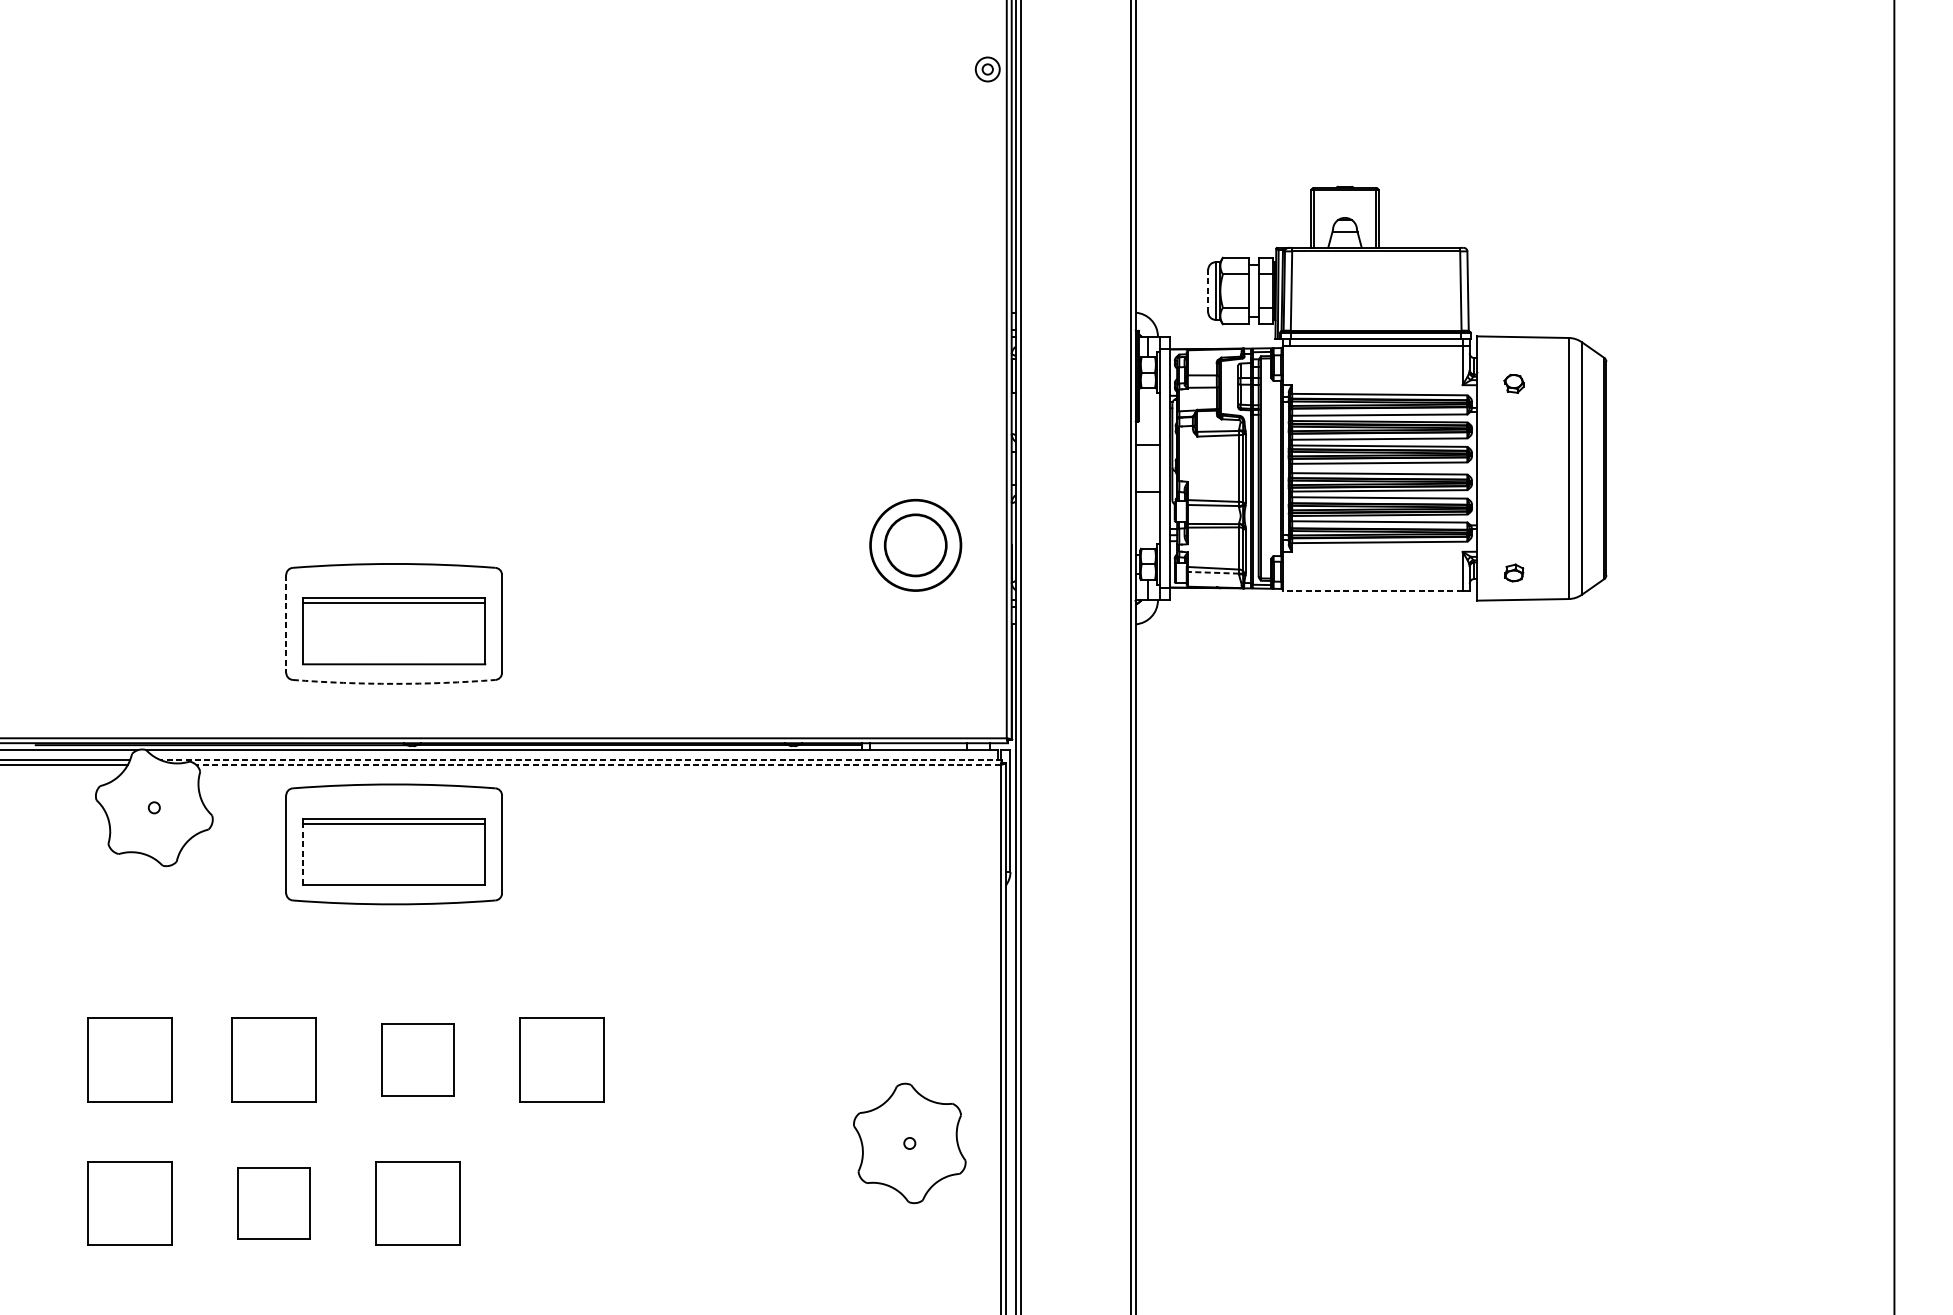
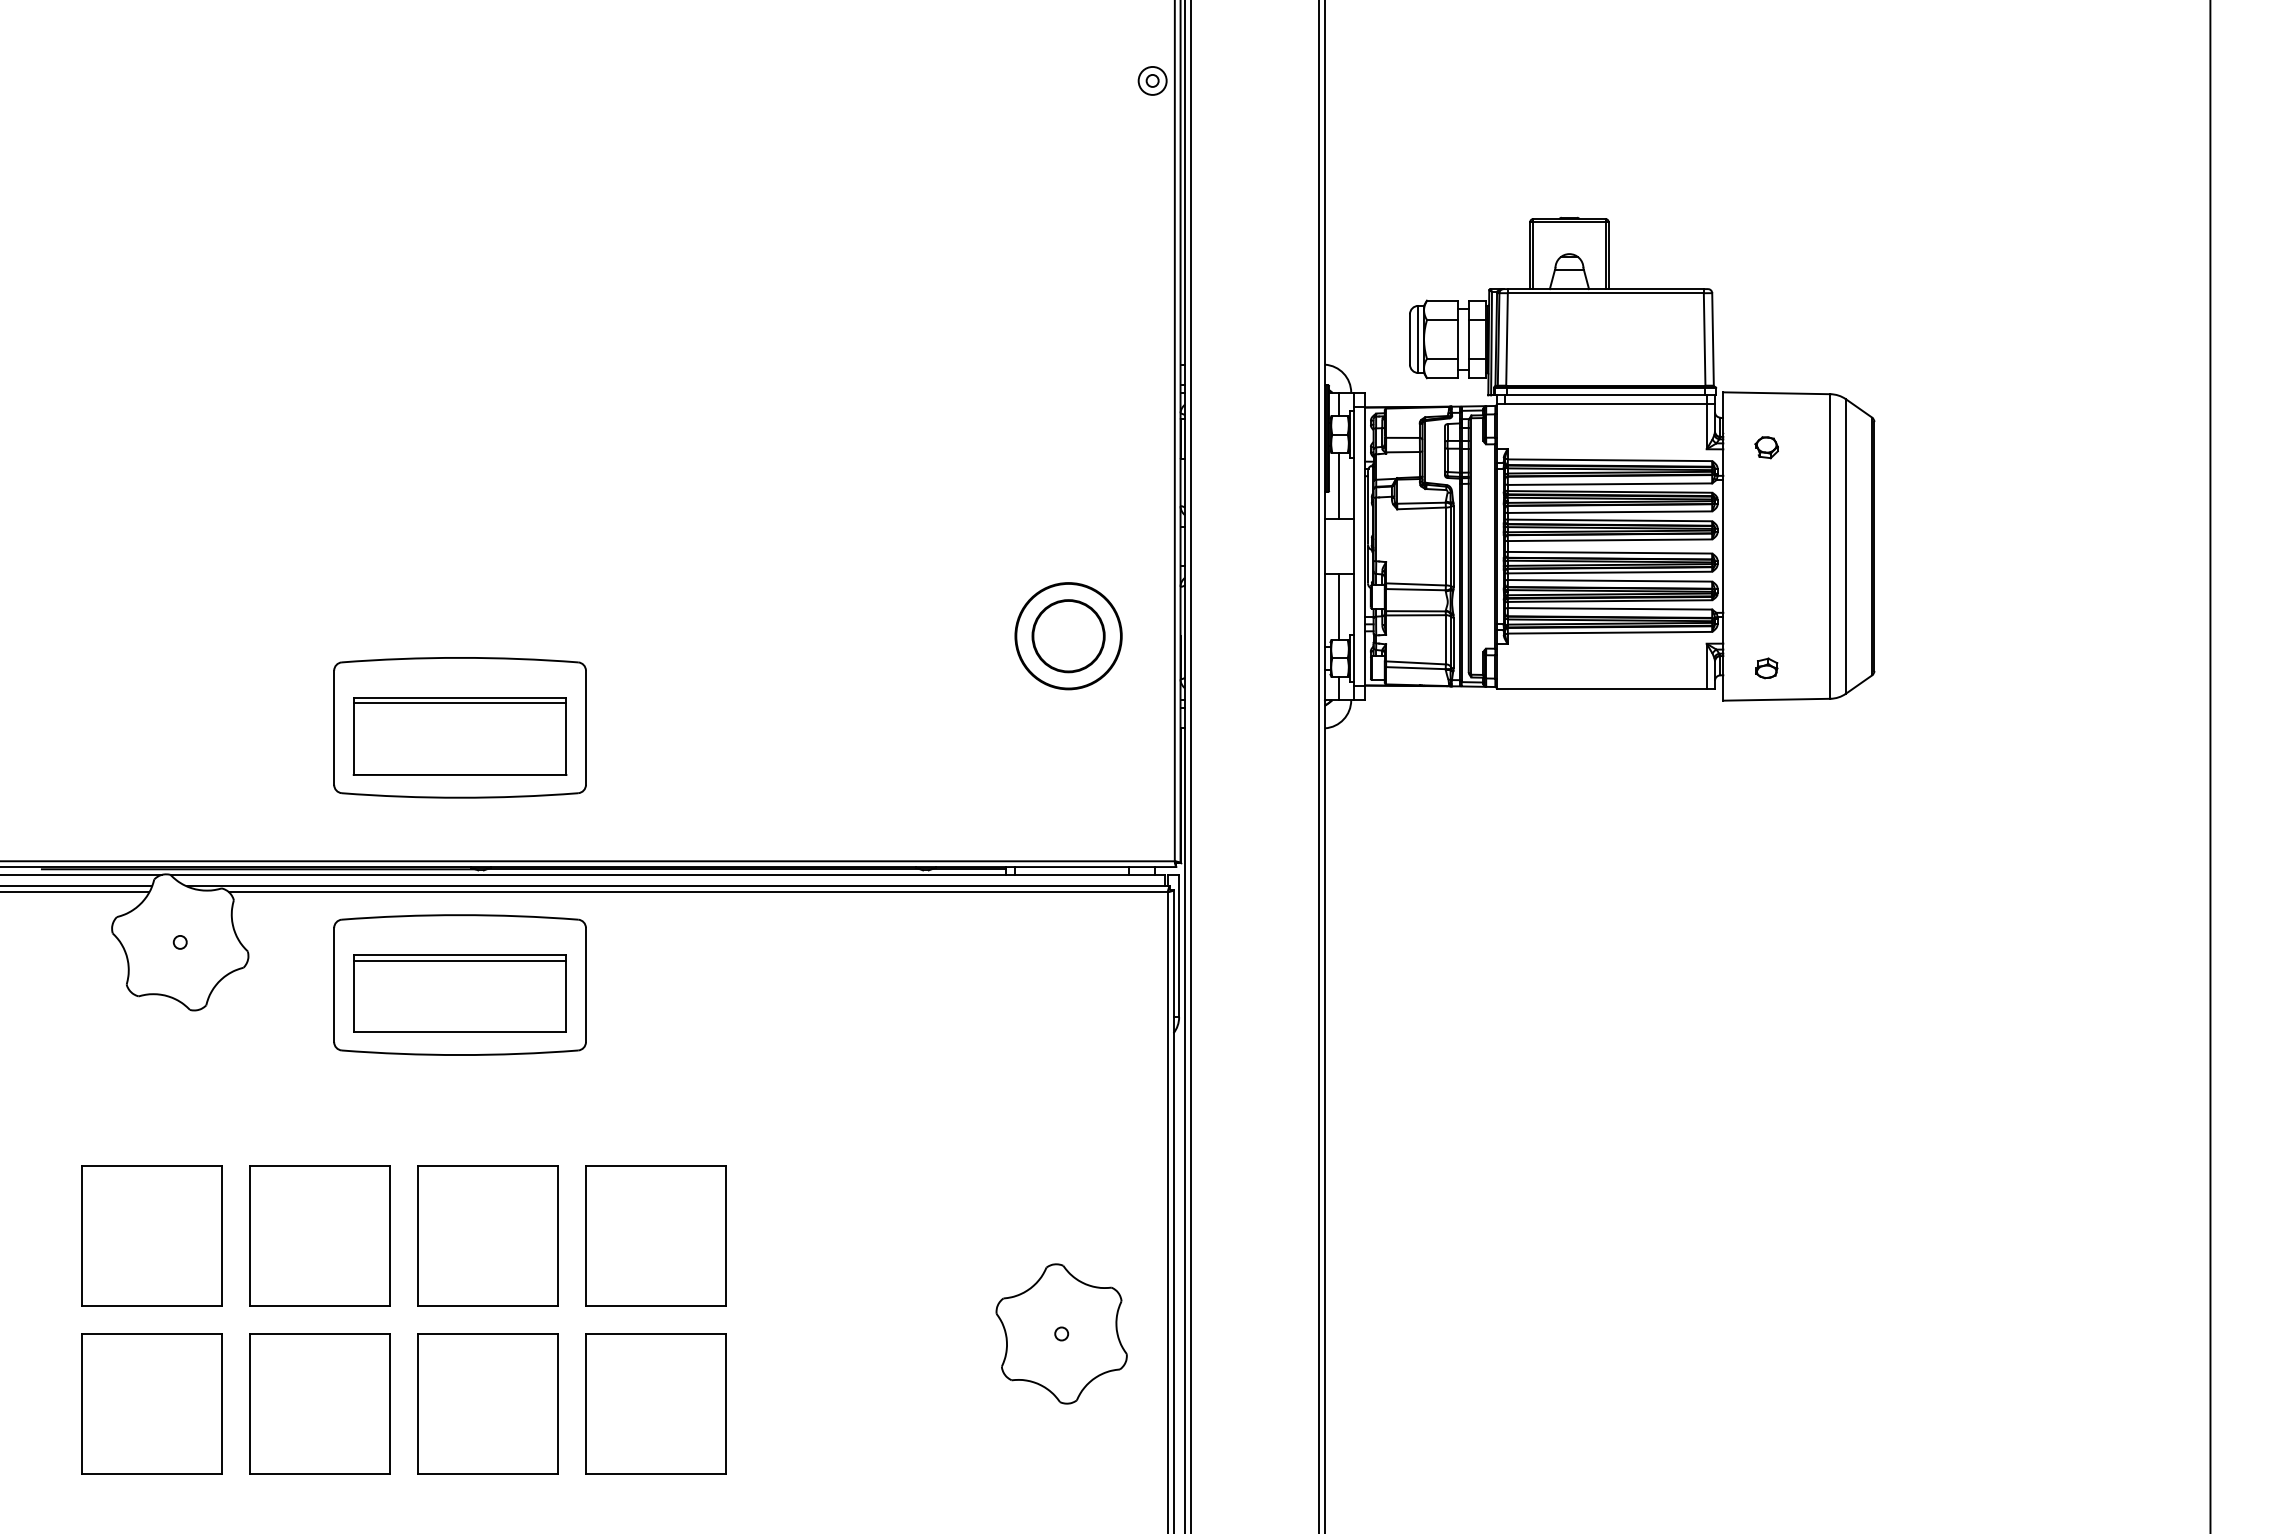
line: (1207, 290) -> (1409, 338), dashed -> solid
line: (1147, 416) -> (1339, 485), added
line: (1147, 520) -> (1339, 607), added
line: (1213, 573) -> (1415, 668), dashed -> solid
line: (1372, 591) -> (1601, 689), dashed -> solid
line: (286, 624) -> (334, 728), dashed -> solid
arc: (394, 683) -> (460, 797), dashed -> solid
line: (581, 759) -> (678, 886), dashed -> solid
line: (598, 765) -> (698, 892), dashed -> solid
line: (302, 854) -> (353, 996), dashed -> solid
part: (129, 1059) -> (151, 1235), size x1.43
part: (273, 1059) -> (319, 1235), size x1.43
part: (417, 1059) -> (487, 1235), size x1.67
part: (561, 1059) -> (655, 1235), size x1.43
part: (129, 1203) -> (151, 1403), size x1.43
part: (273, 1203) -> (319, 1403), size x1.67
part: (417, 1203) -> (487, 1403), size x1.43
part: (561, 1203) -> (655, 1403), added

